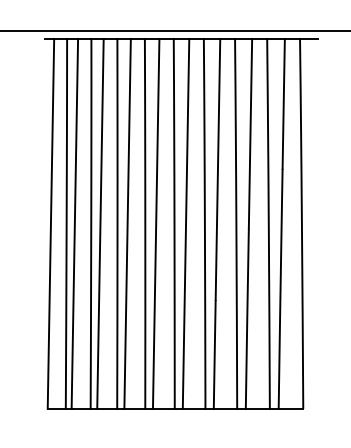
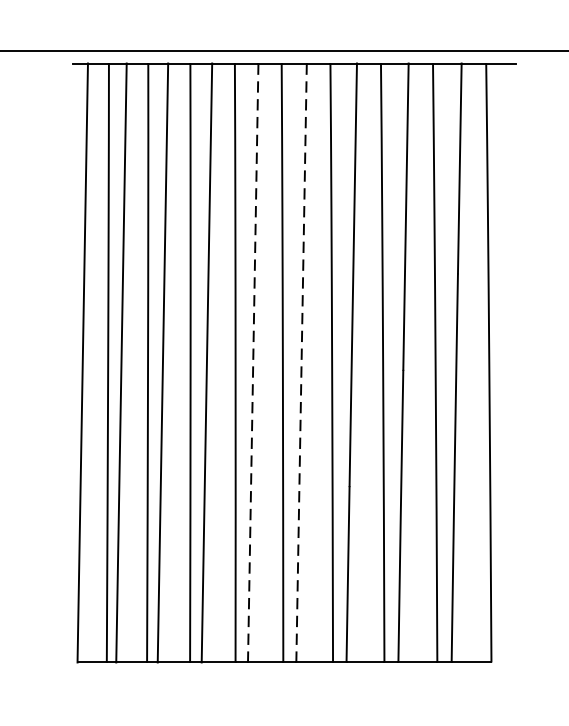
line: (156, 224) -> (253, 363), solid -> dashed
line: (186, 224) -> (302, 363), solid -> dashed

